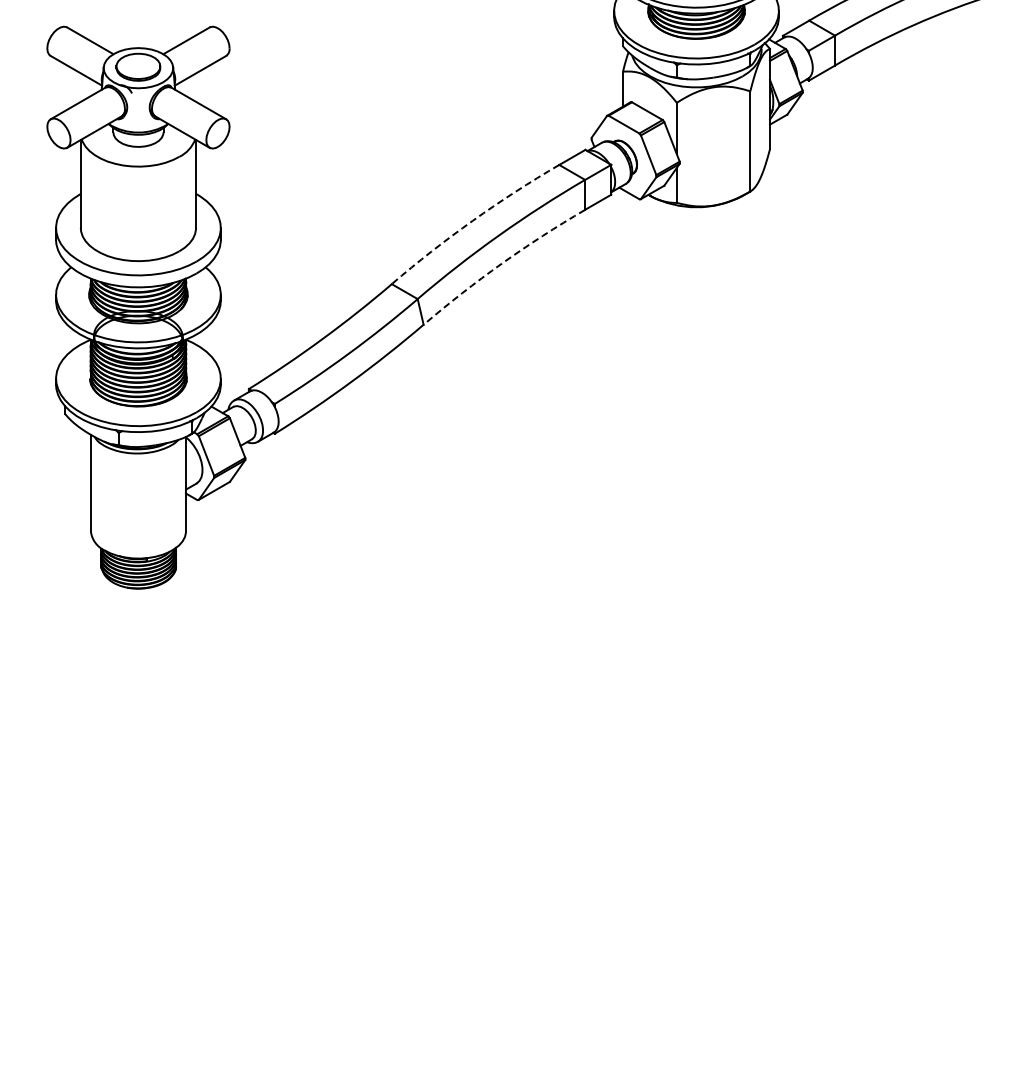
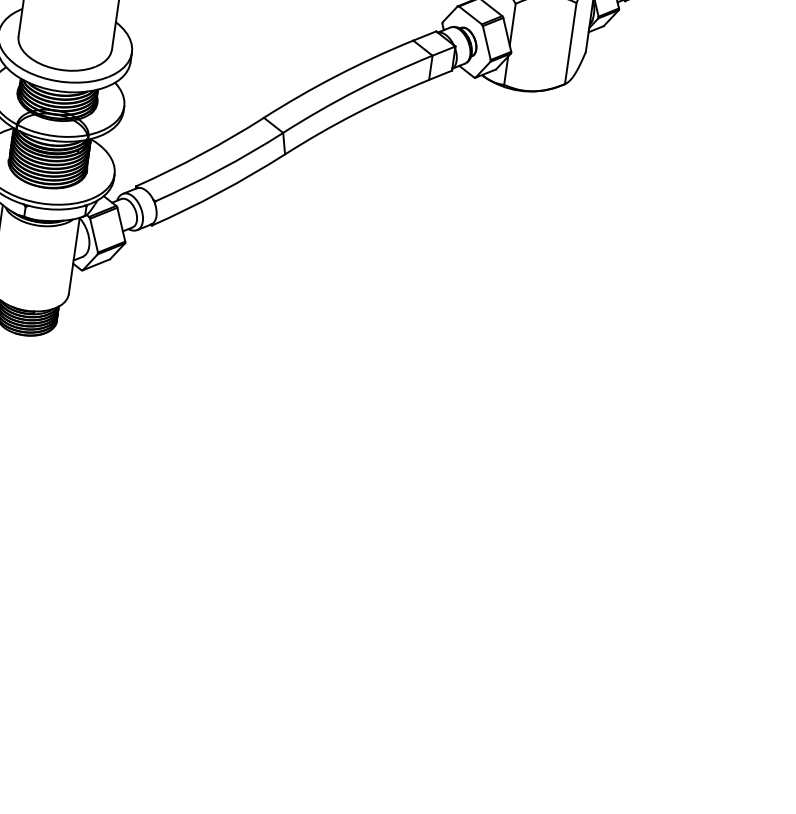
arc: (472, 220) -> (336, 75), dashed -> solid
arc: (501, 263) -> (355, 113), dashed -> solid

